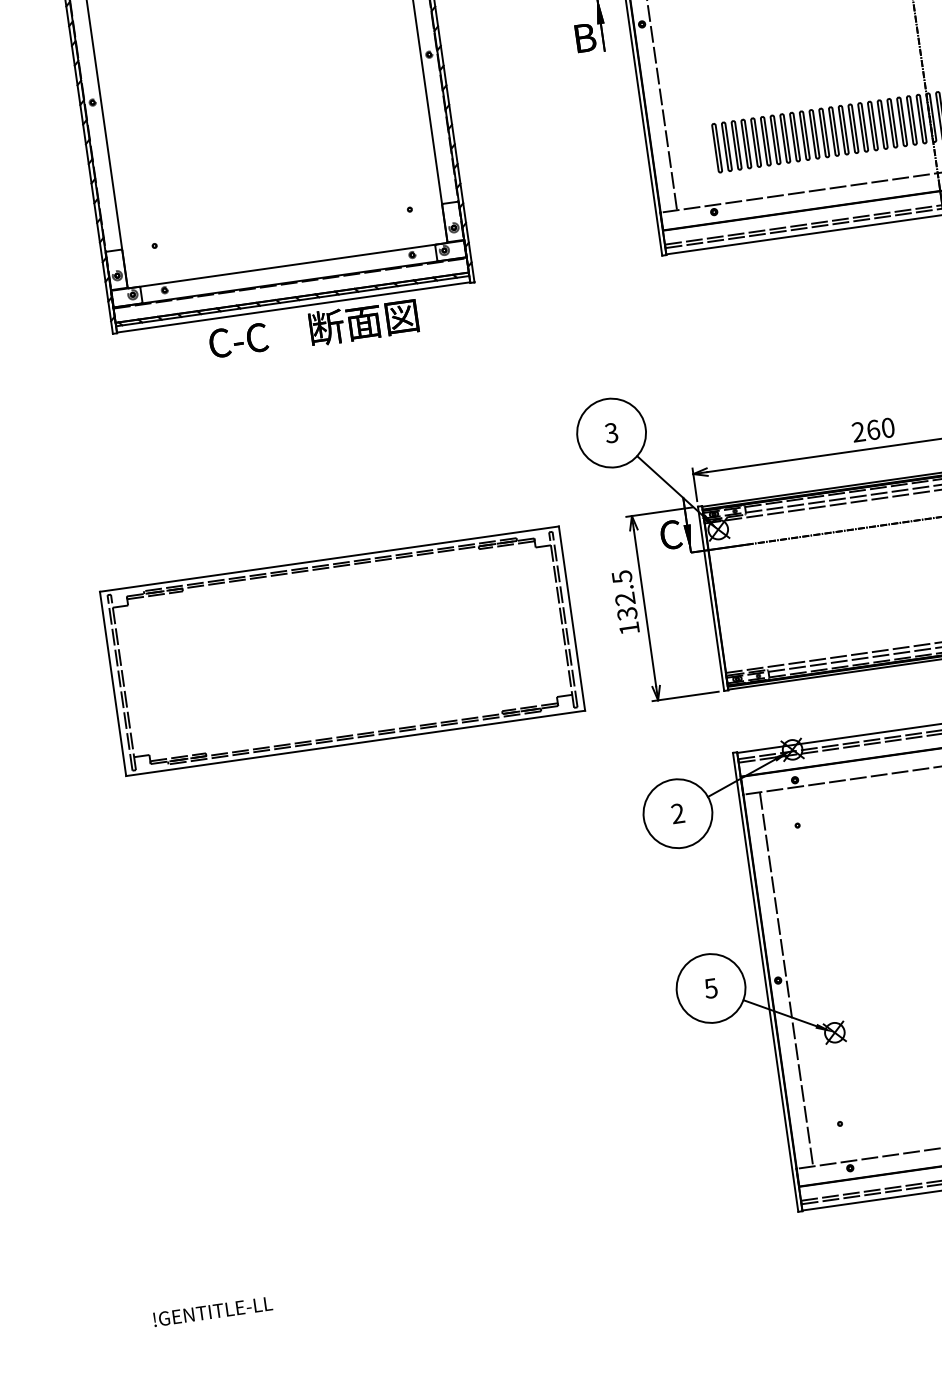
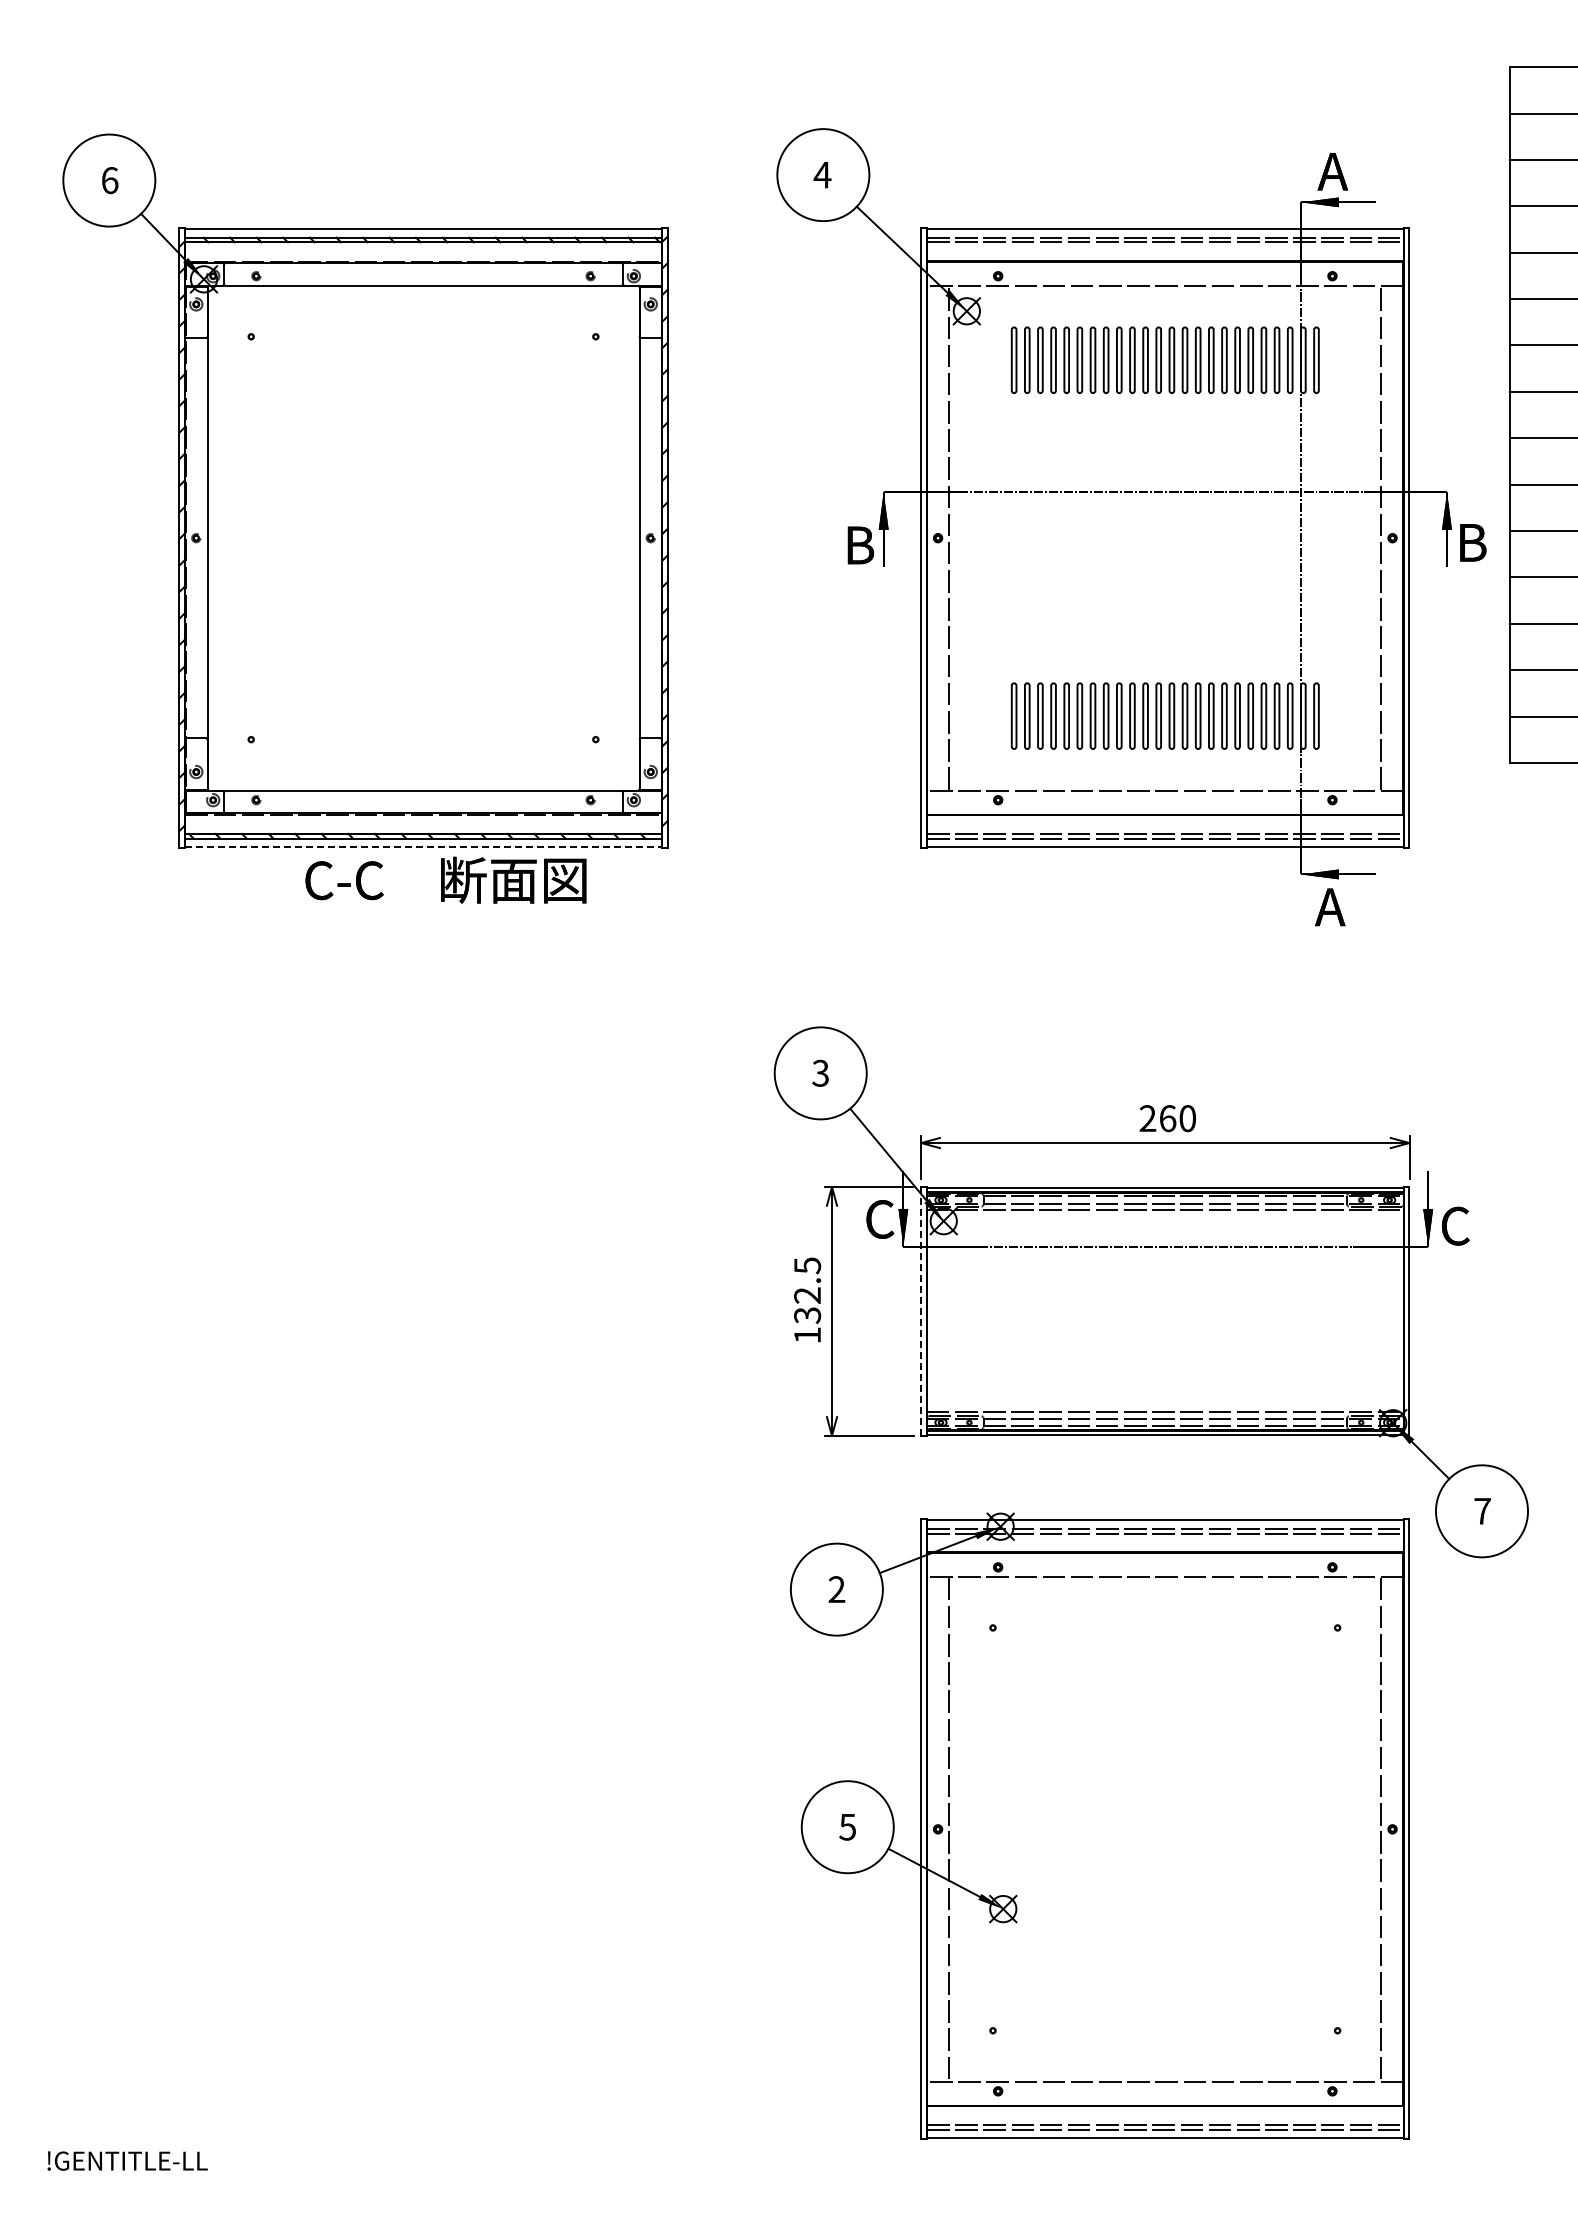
line: (293, 307) -> (423, 847), solid -> dashed
line: (711, 598) -> (921, 1311), solid -> dashed
part: (342, 651) -> (423, 1311), removed

